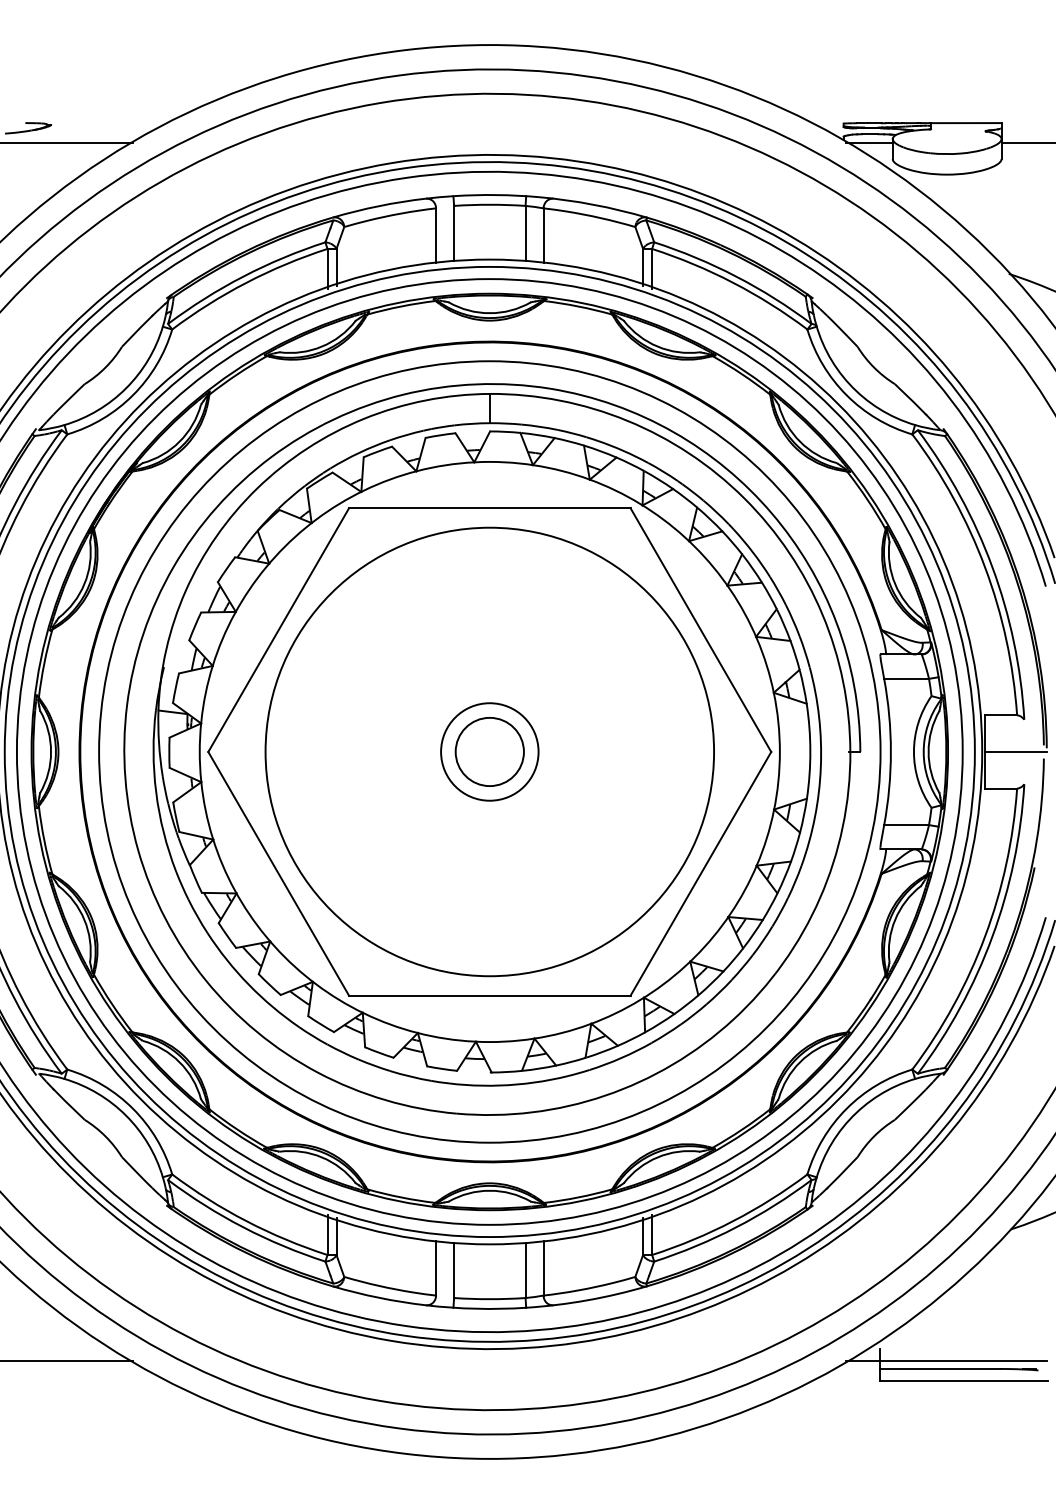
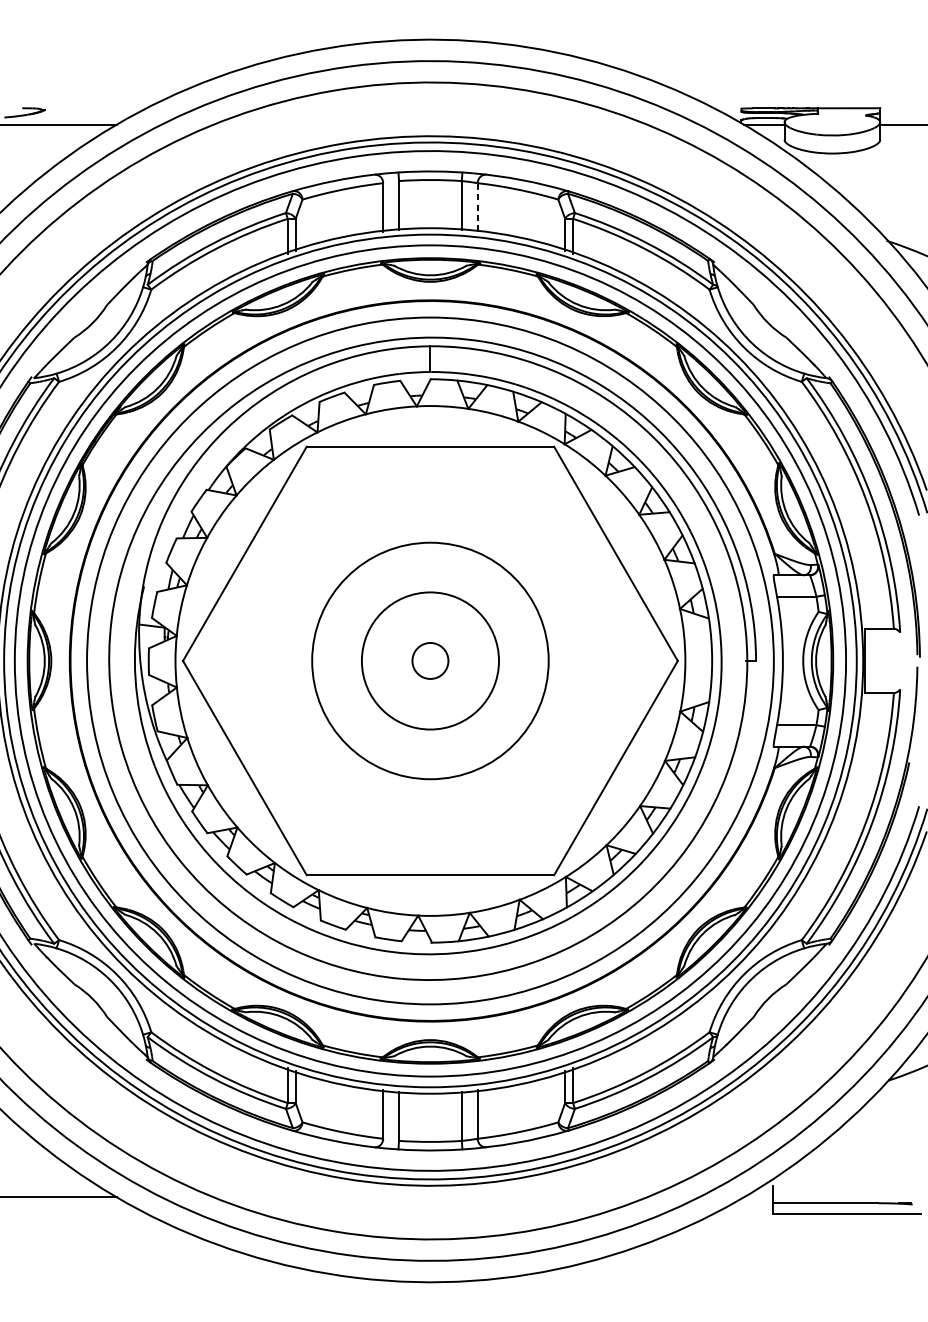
line: (543, 235) -> (477, 207), solid -> dashed
circle: (489, 751) -> (430, 660), size x0.6
circle: (489, 751) -> (430, 660), size x0.6
circle: (489, 751) -> (430, 660), size x1.6
line: (1015, 751) -> (892, 660), removed
line: (946, 1361) -> (831, 1196), removed

